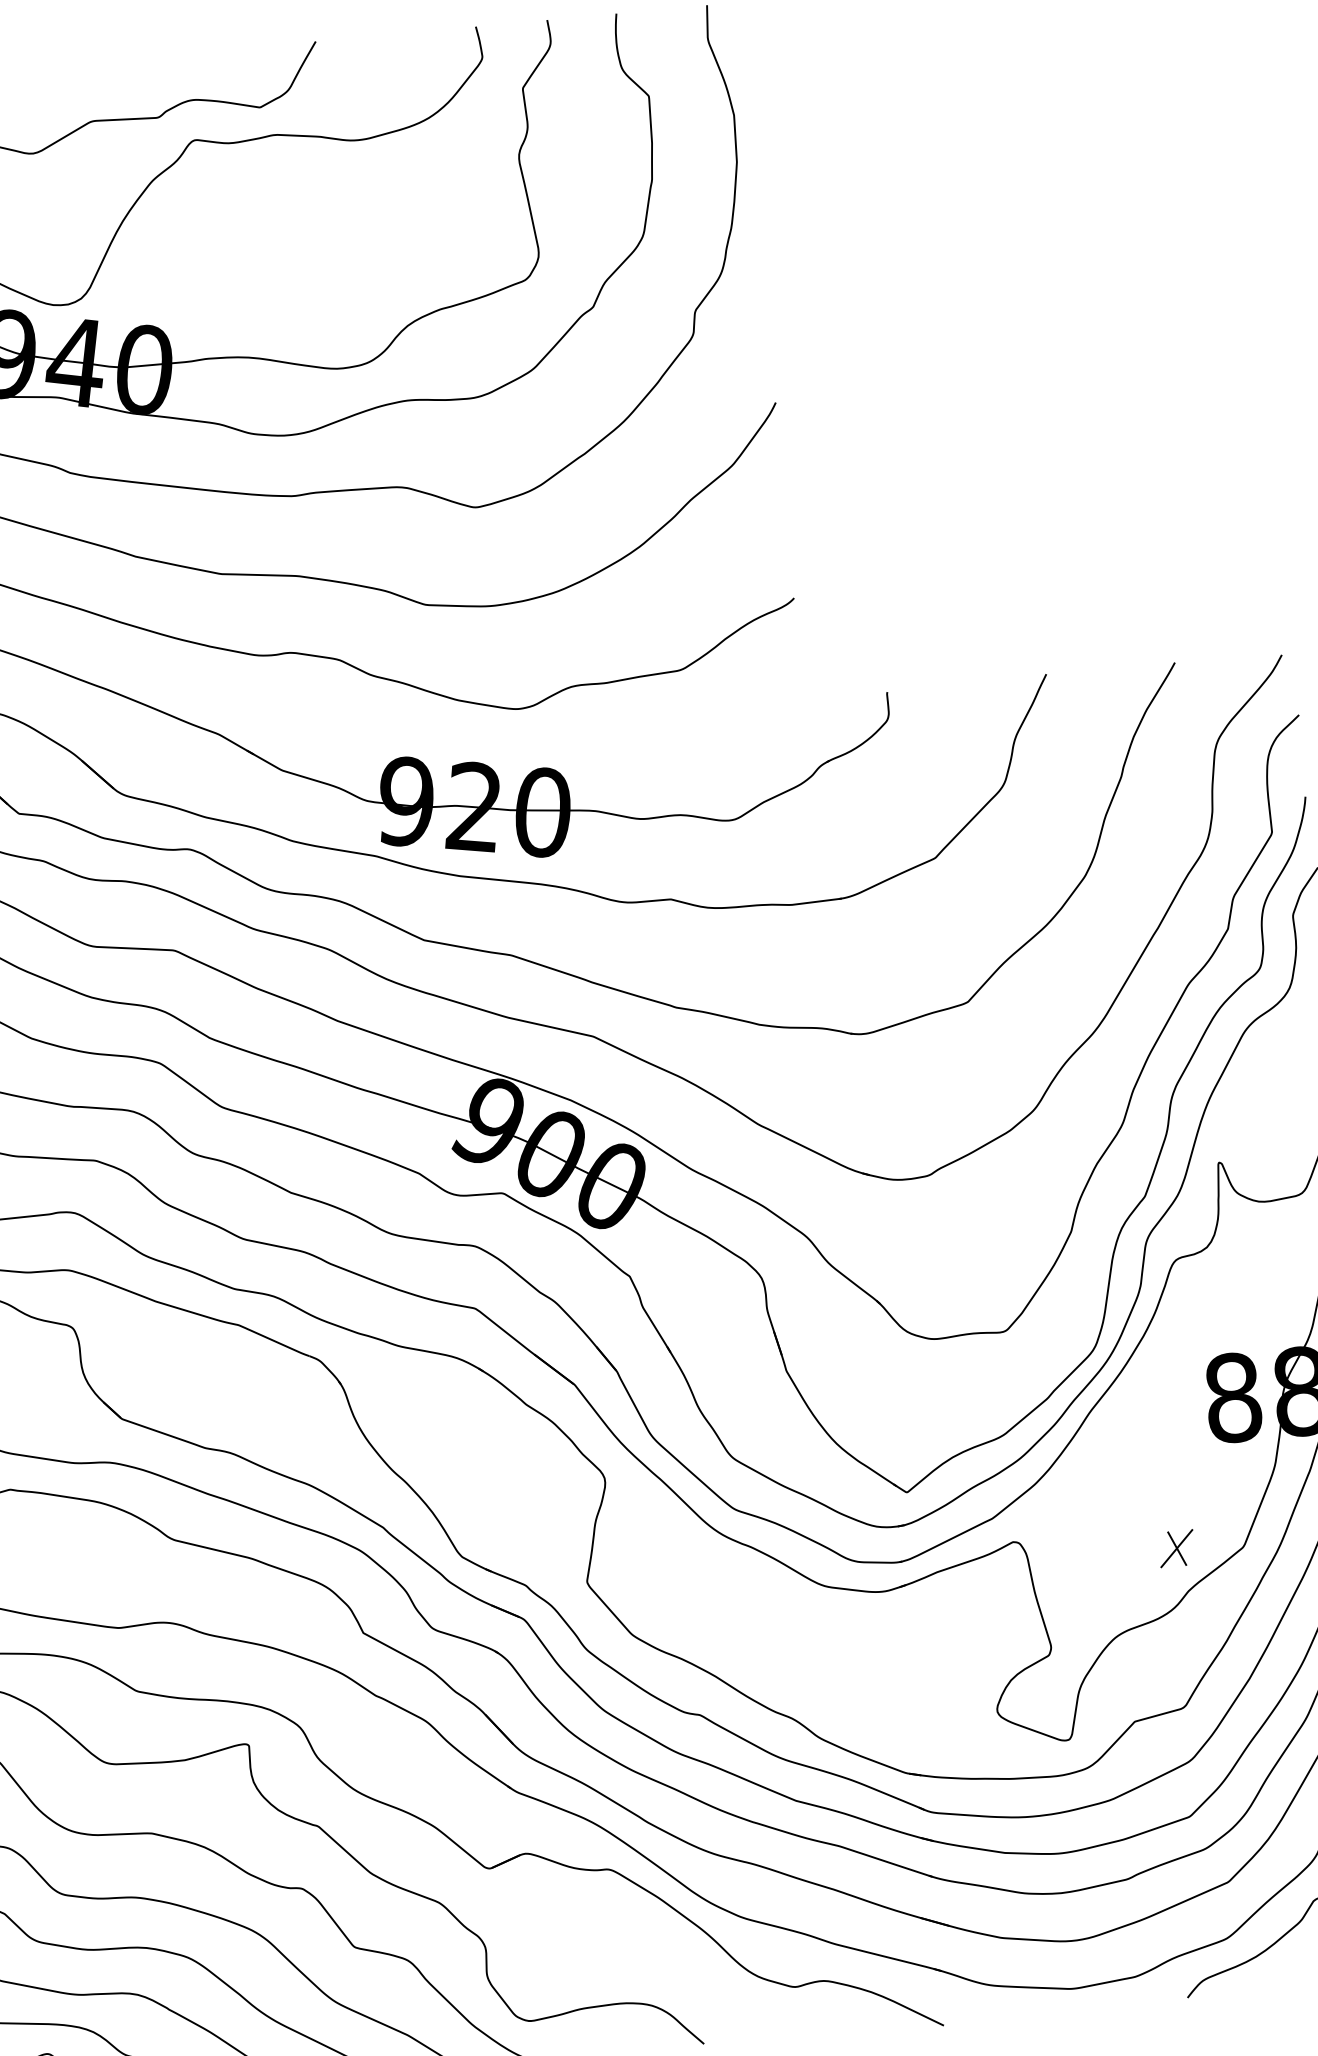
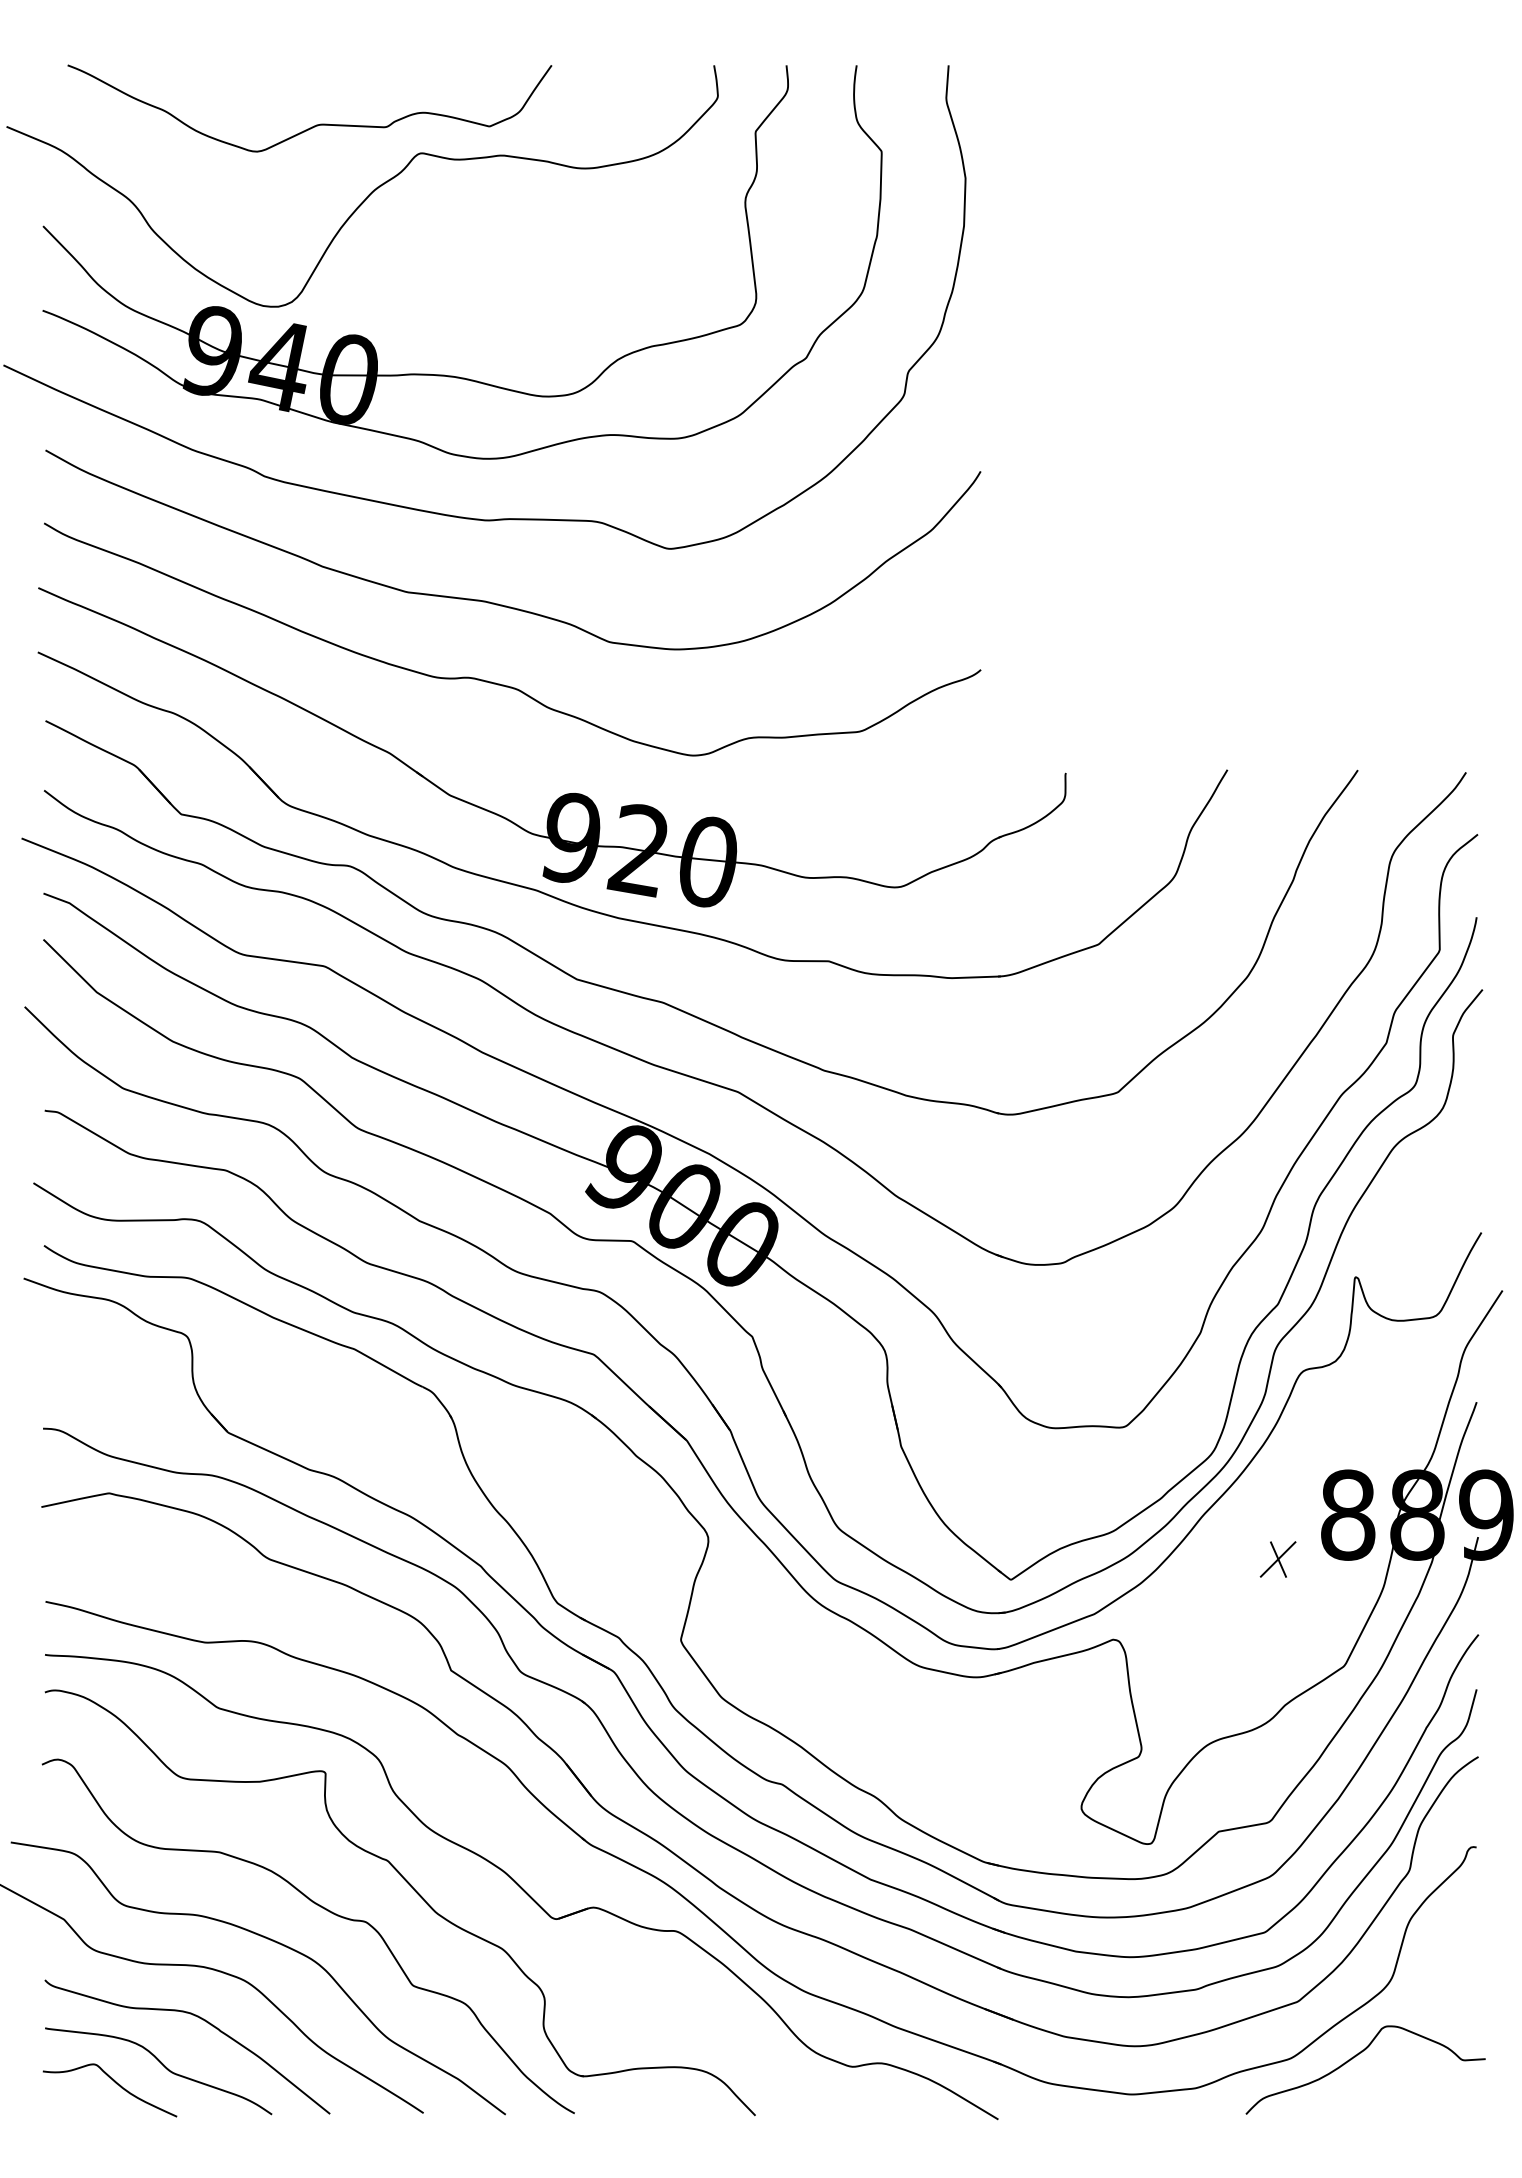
part: (1176, 1548) -> (1277, 1559), moved

